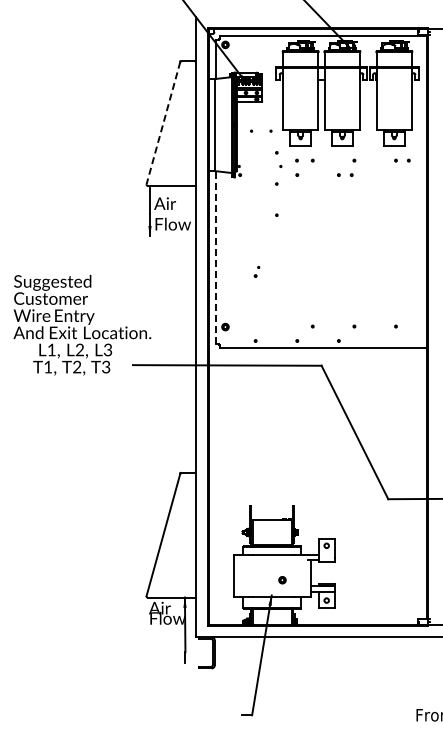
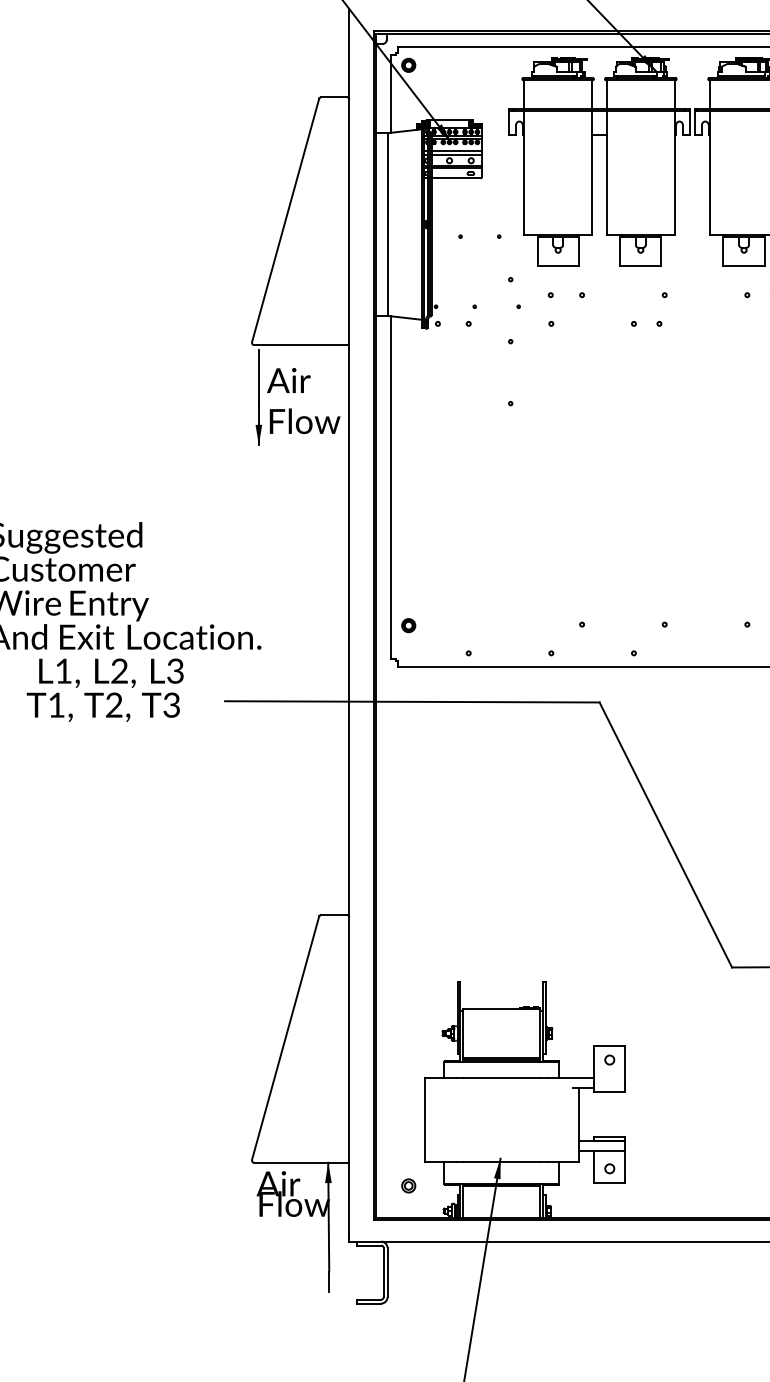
line: (163, 123) -> (285, 221), dashed -> solid
line: (216, 257) -> (390, 487), dashed -> solid
part: (256, 271) -> (470, 314), moved
part: (282, 580) -> (408, 1186), moved

